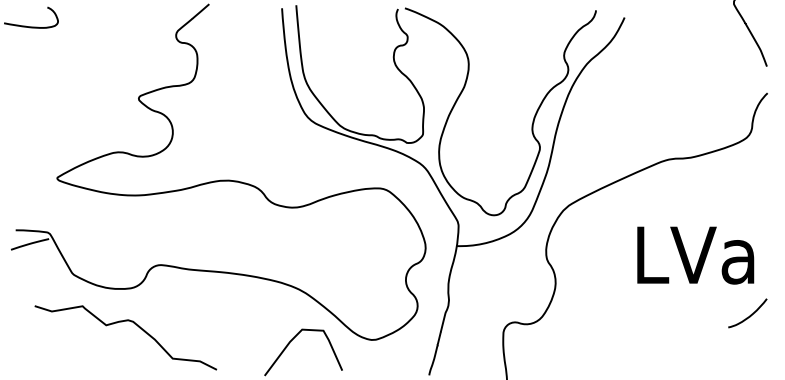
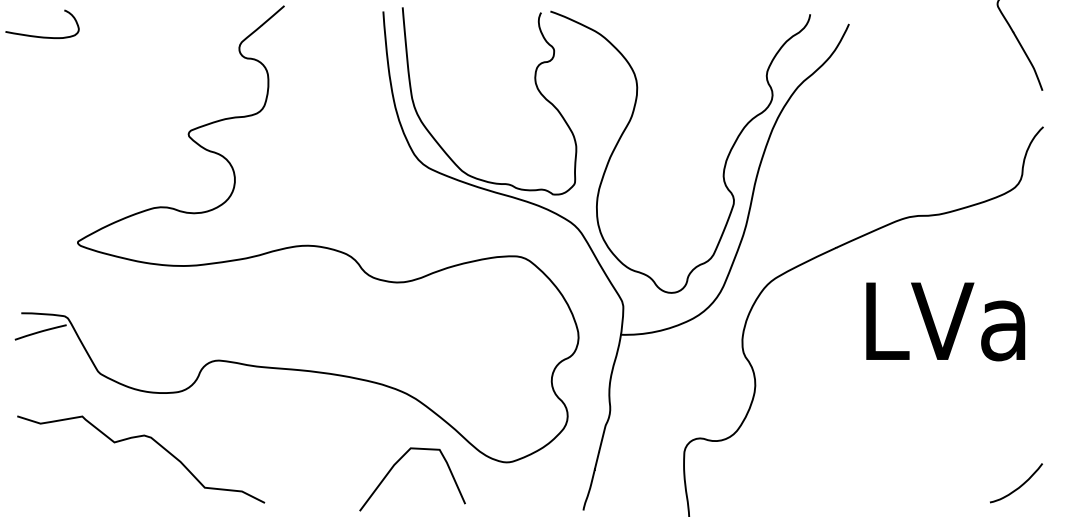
text: (695, 255) -> (945, 321), moved
curve: (749, 315) -> (1018, 486), moved
curve: (122, 322) -> (136, 438), moved

